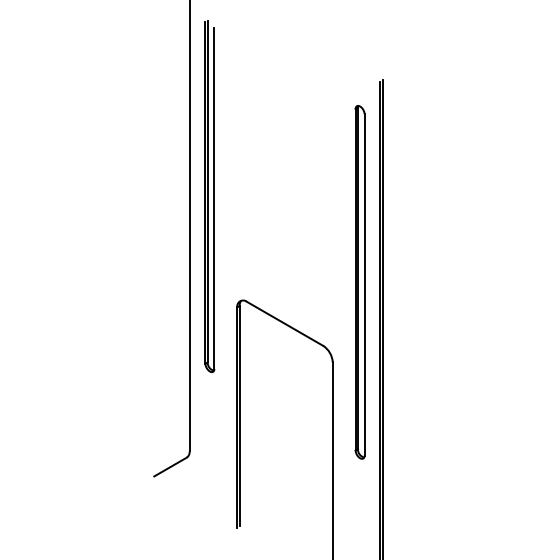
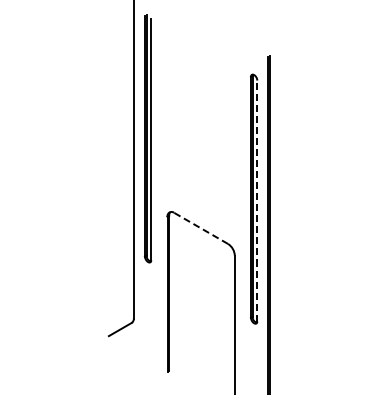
line: (364, 284) -> (257, 200), solid -> dashed
line: (284, 323) -> (200, 228), solid -> dashed

